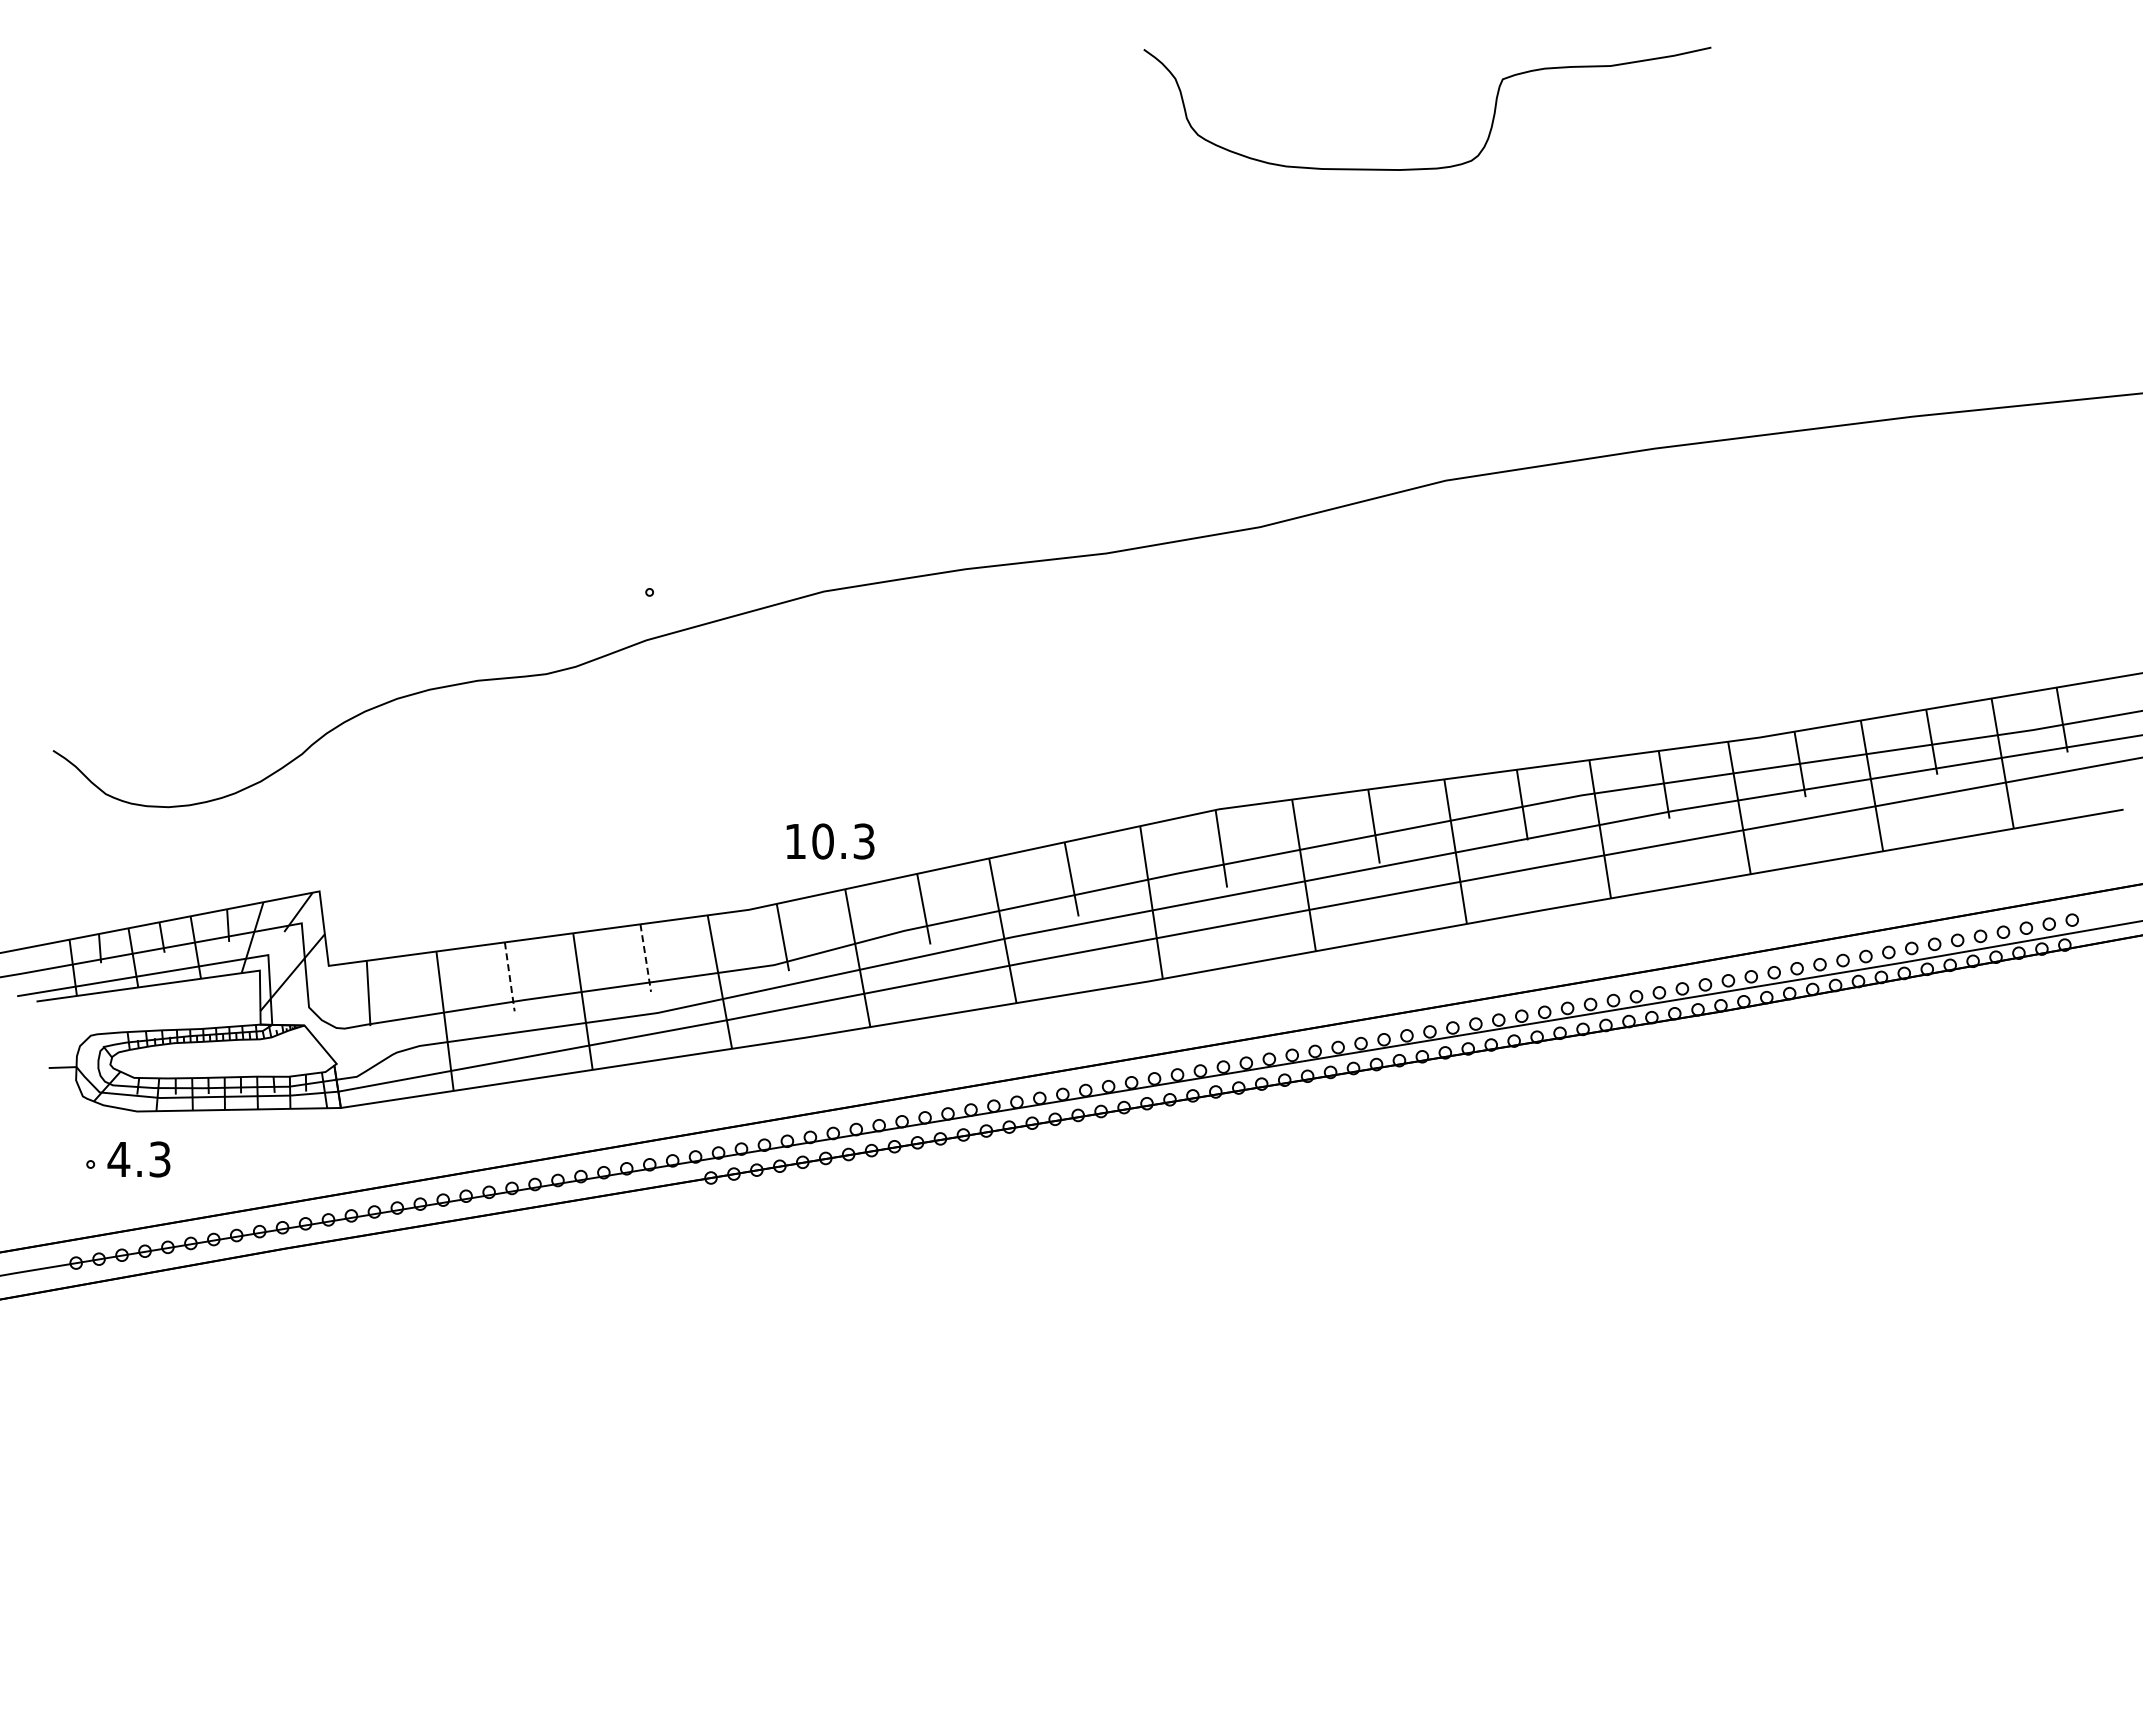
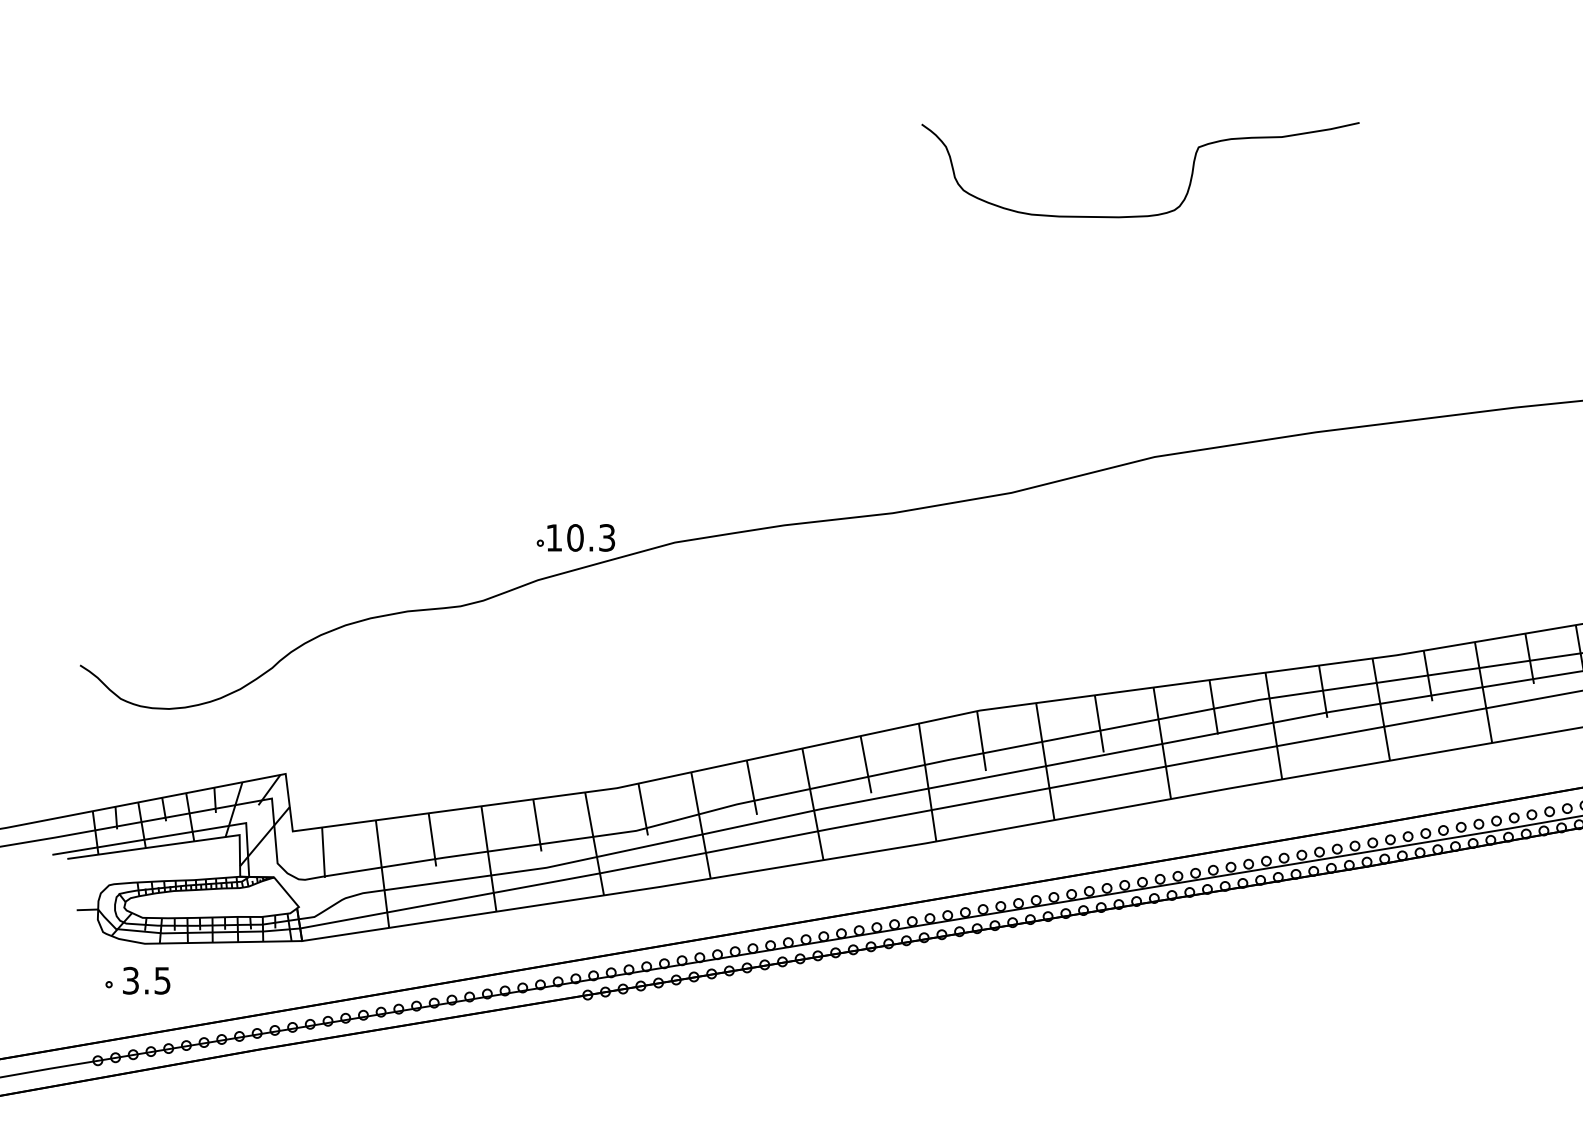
text: (830, 841) -> (581, 537), moved
line: (645, 958) -> (537, 825), dashed -> solid
line: (509, 976) -> (432, 839), dashed -> solid
text: (138, 1159) -> (145, 980), 4.3 -> 3.5

